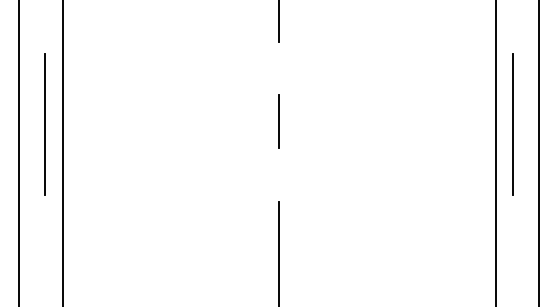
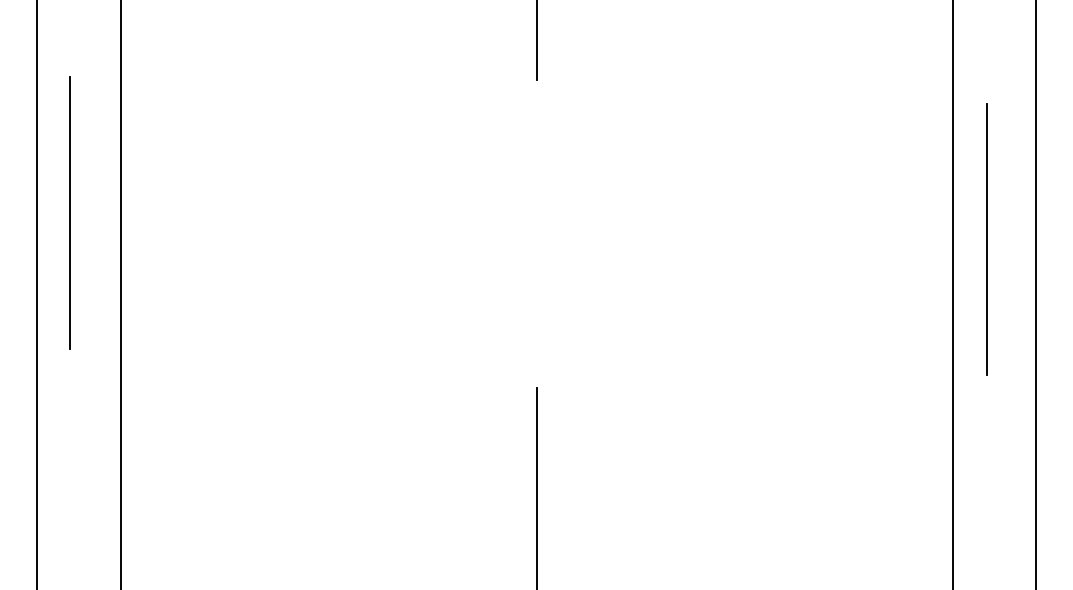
line: (279, 121) -> (537, 233), removed
line: (44, 124) -> (68, 212), moved

